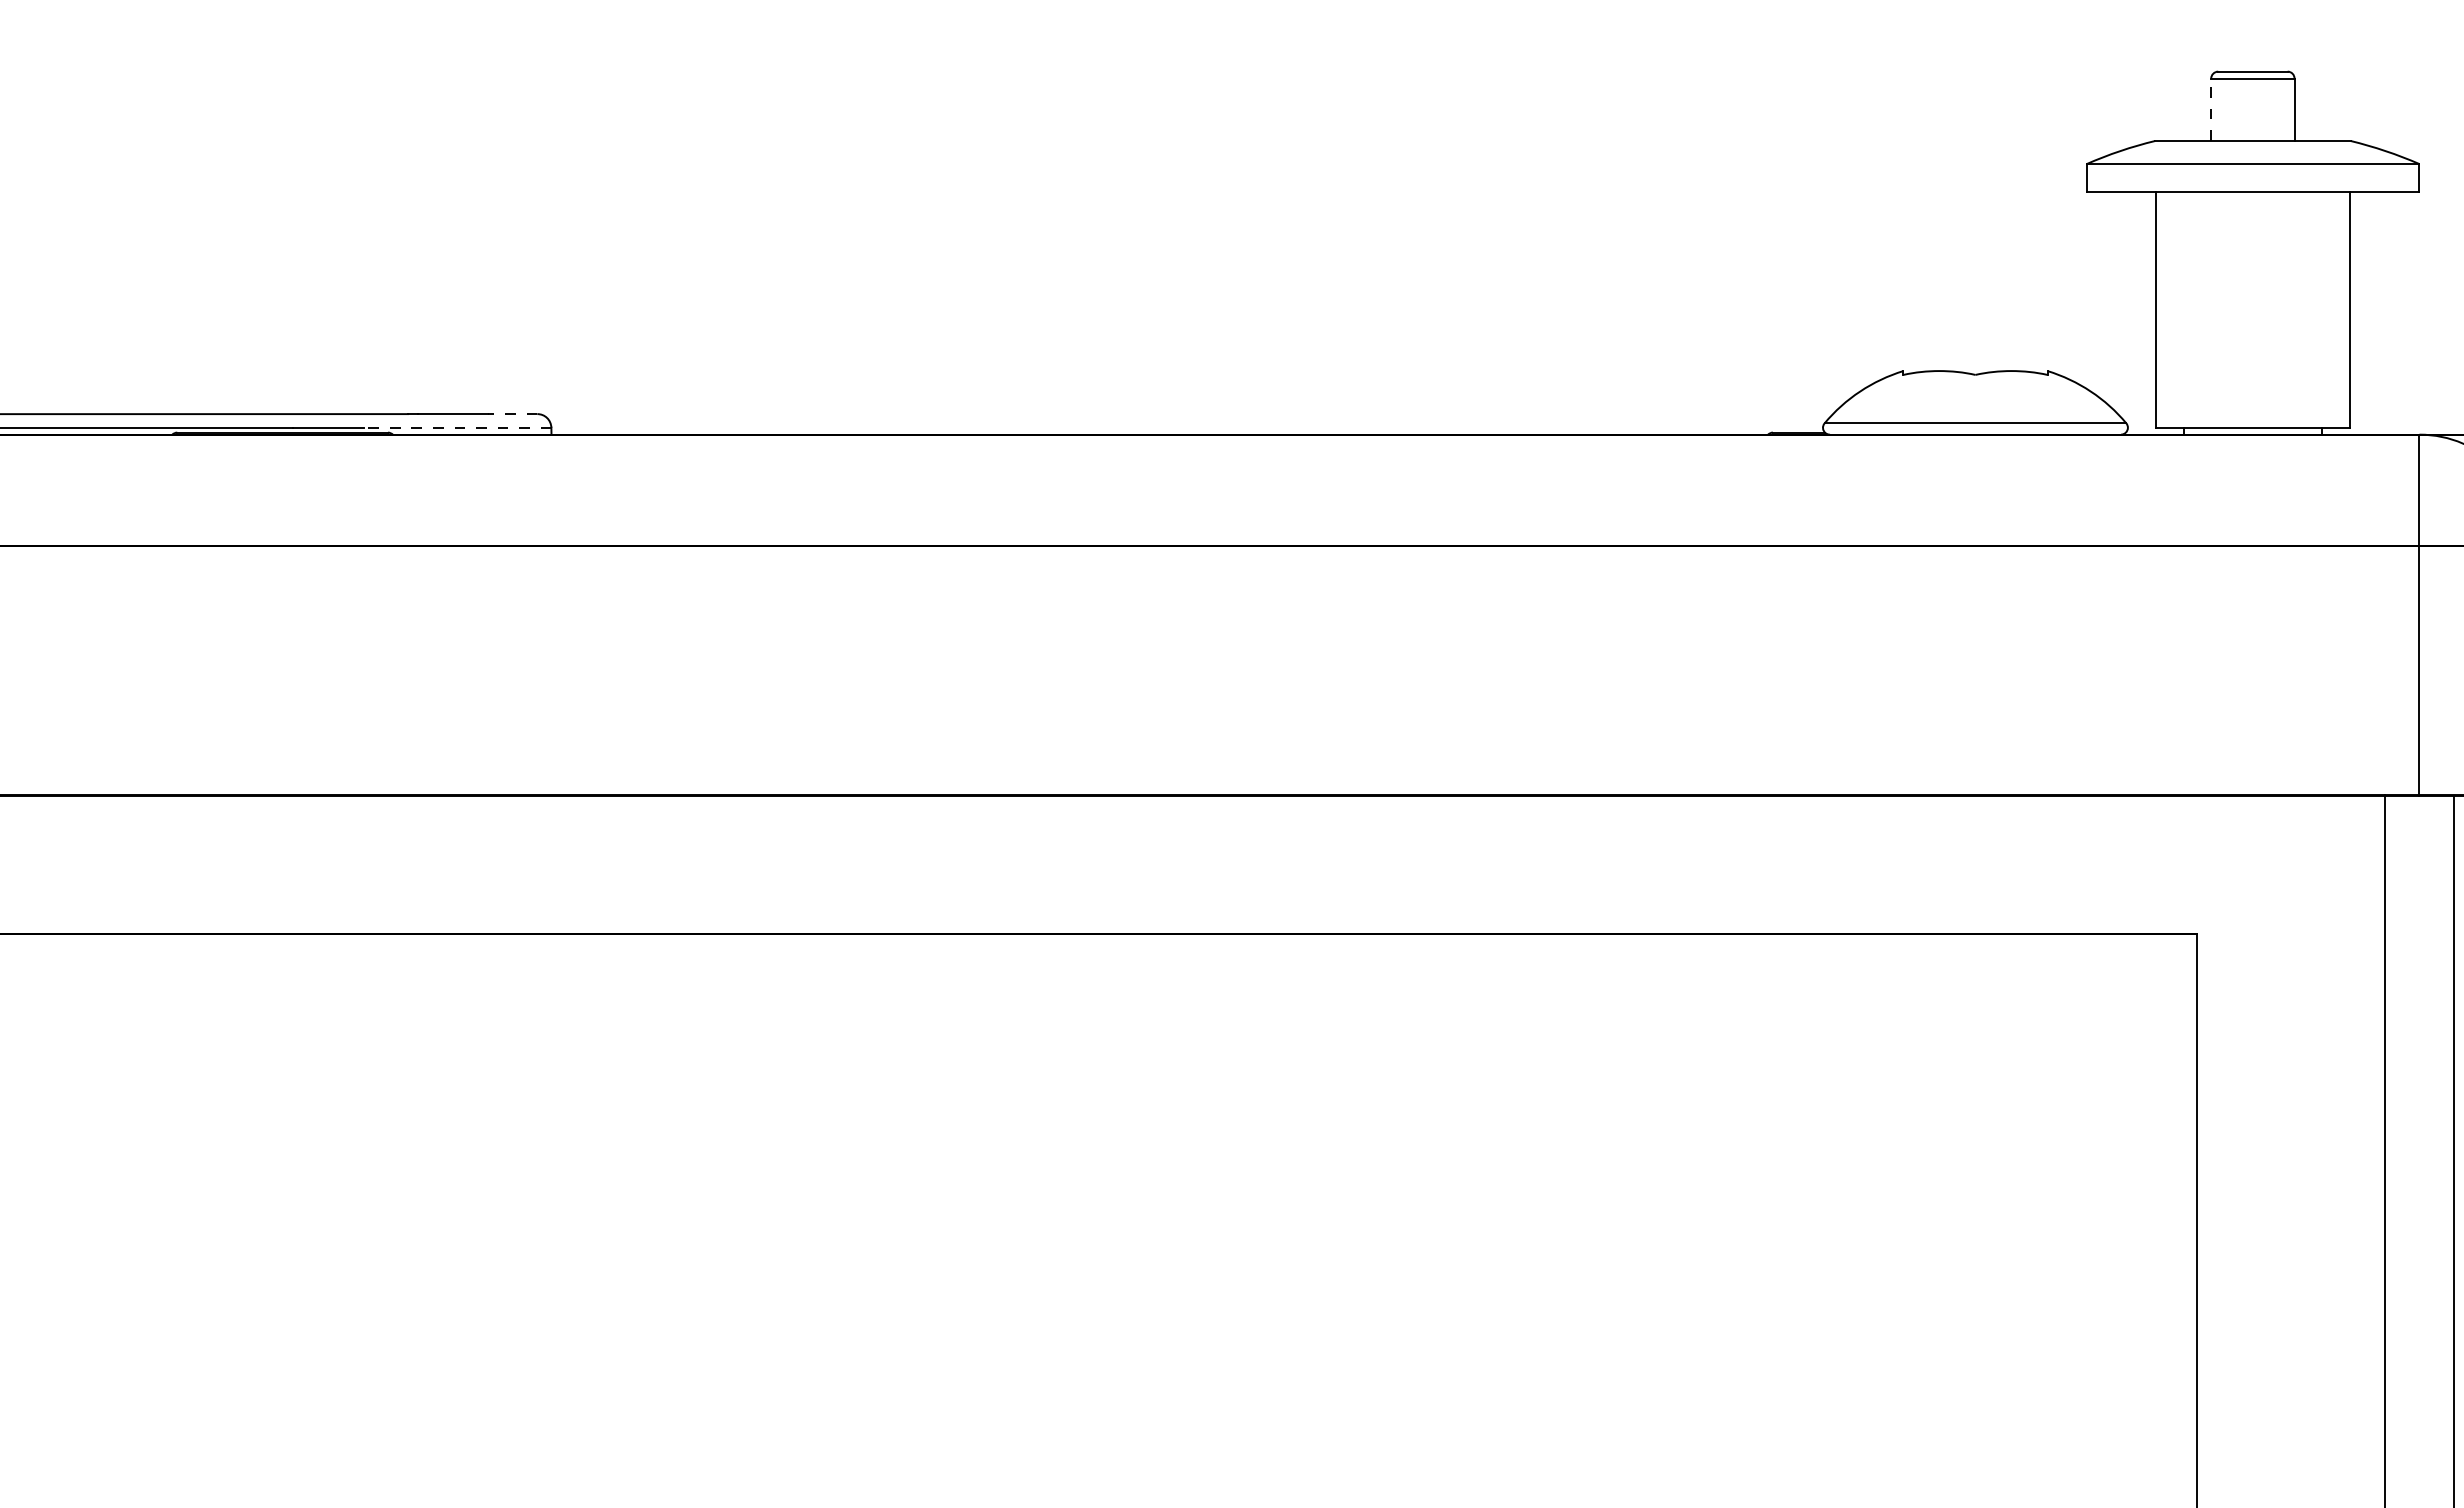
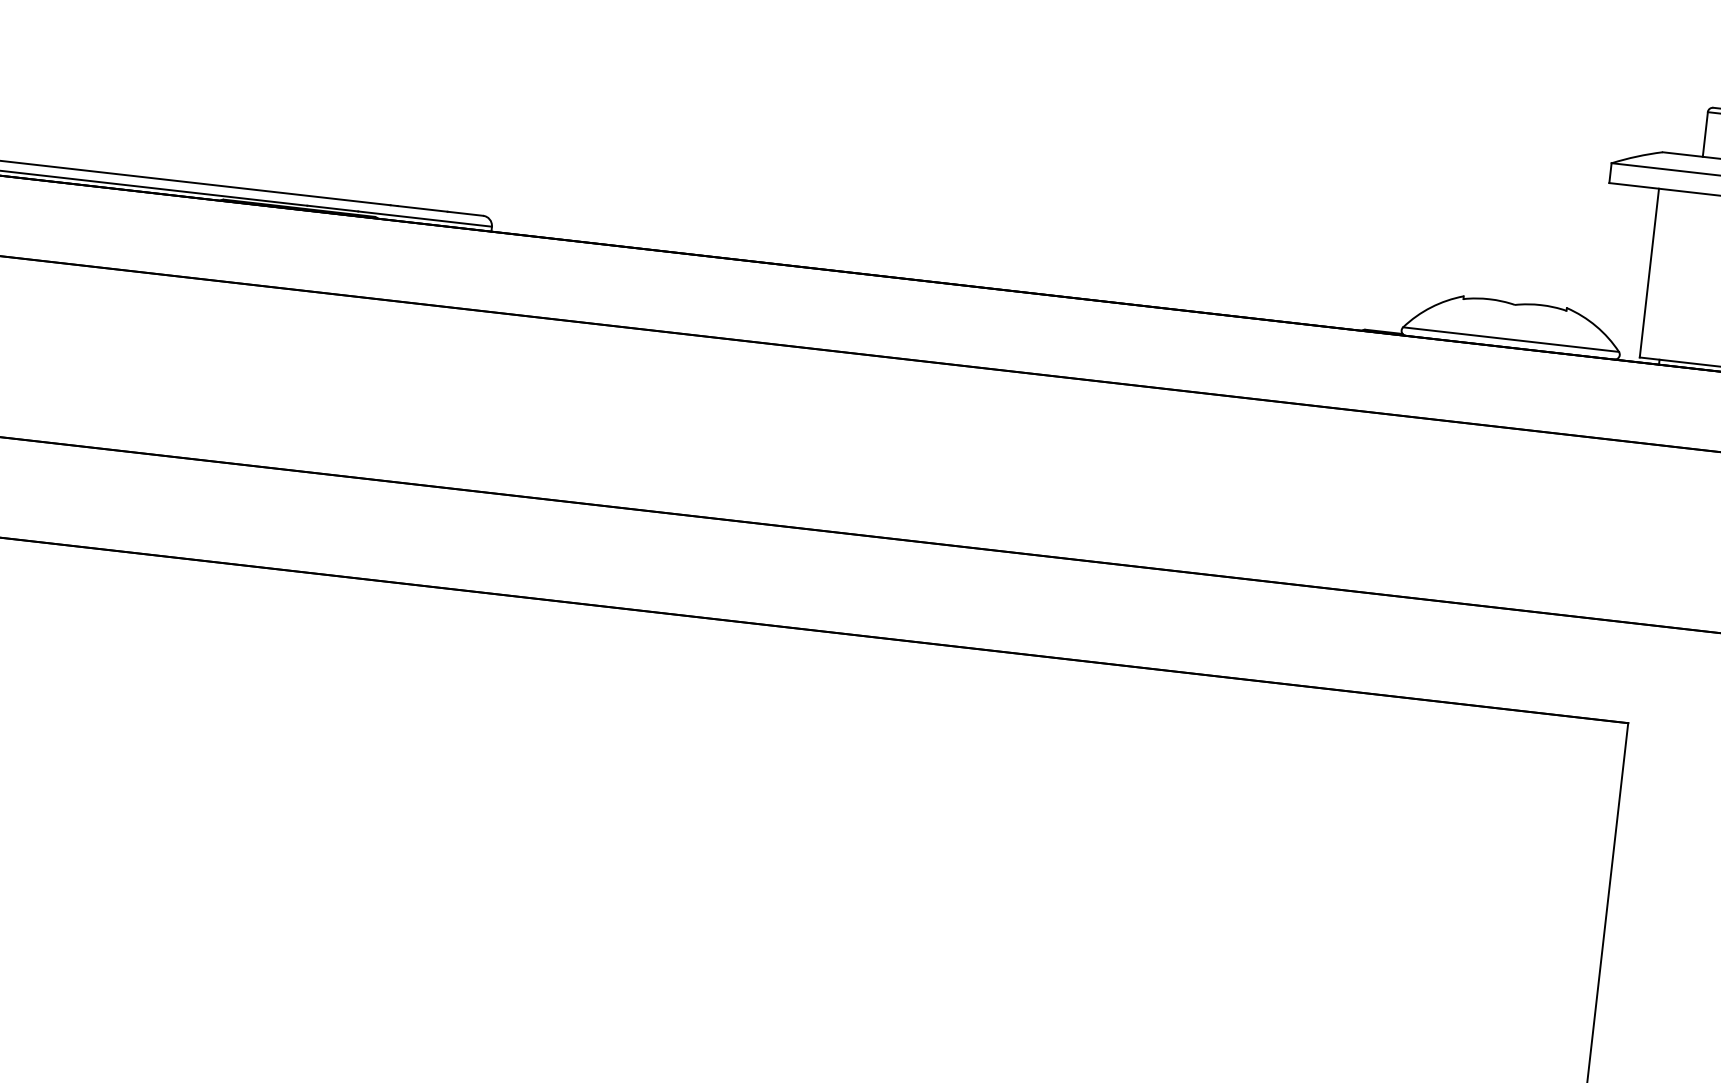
line: (2211, 109) -> (1705, 134), dashed -> solid
line: (512, 414) -> (465, 214), dashed -> solid
line: (457, 427) -> (424, 218), dashed -> solid

